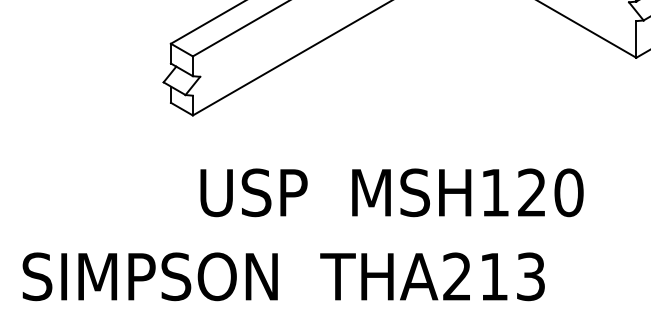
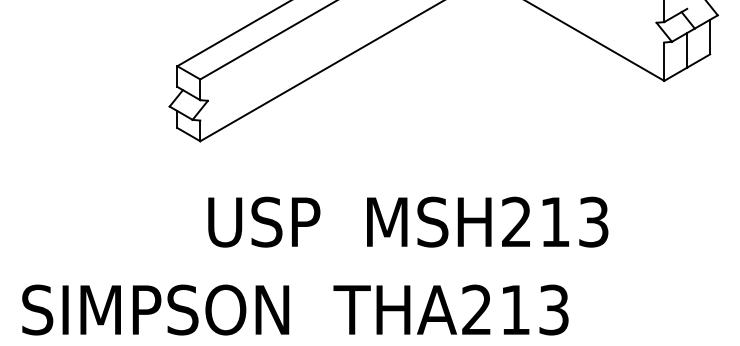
text: (532, 192) -> (555, 221), MSH120 -> MSH213

